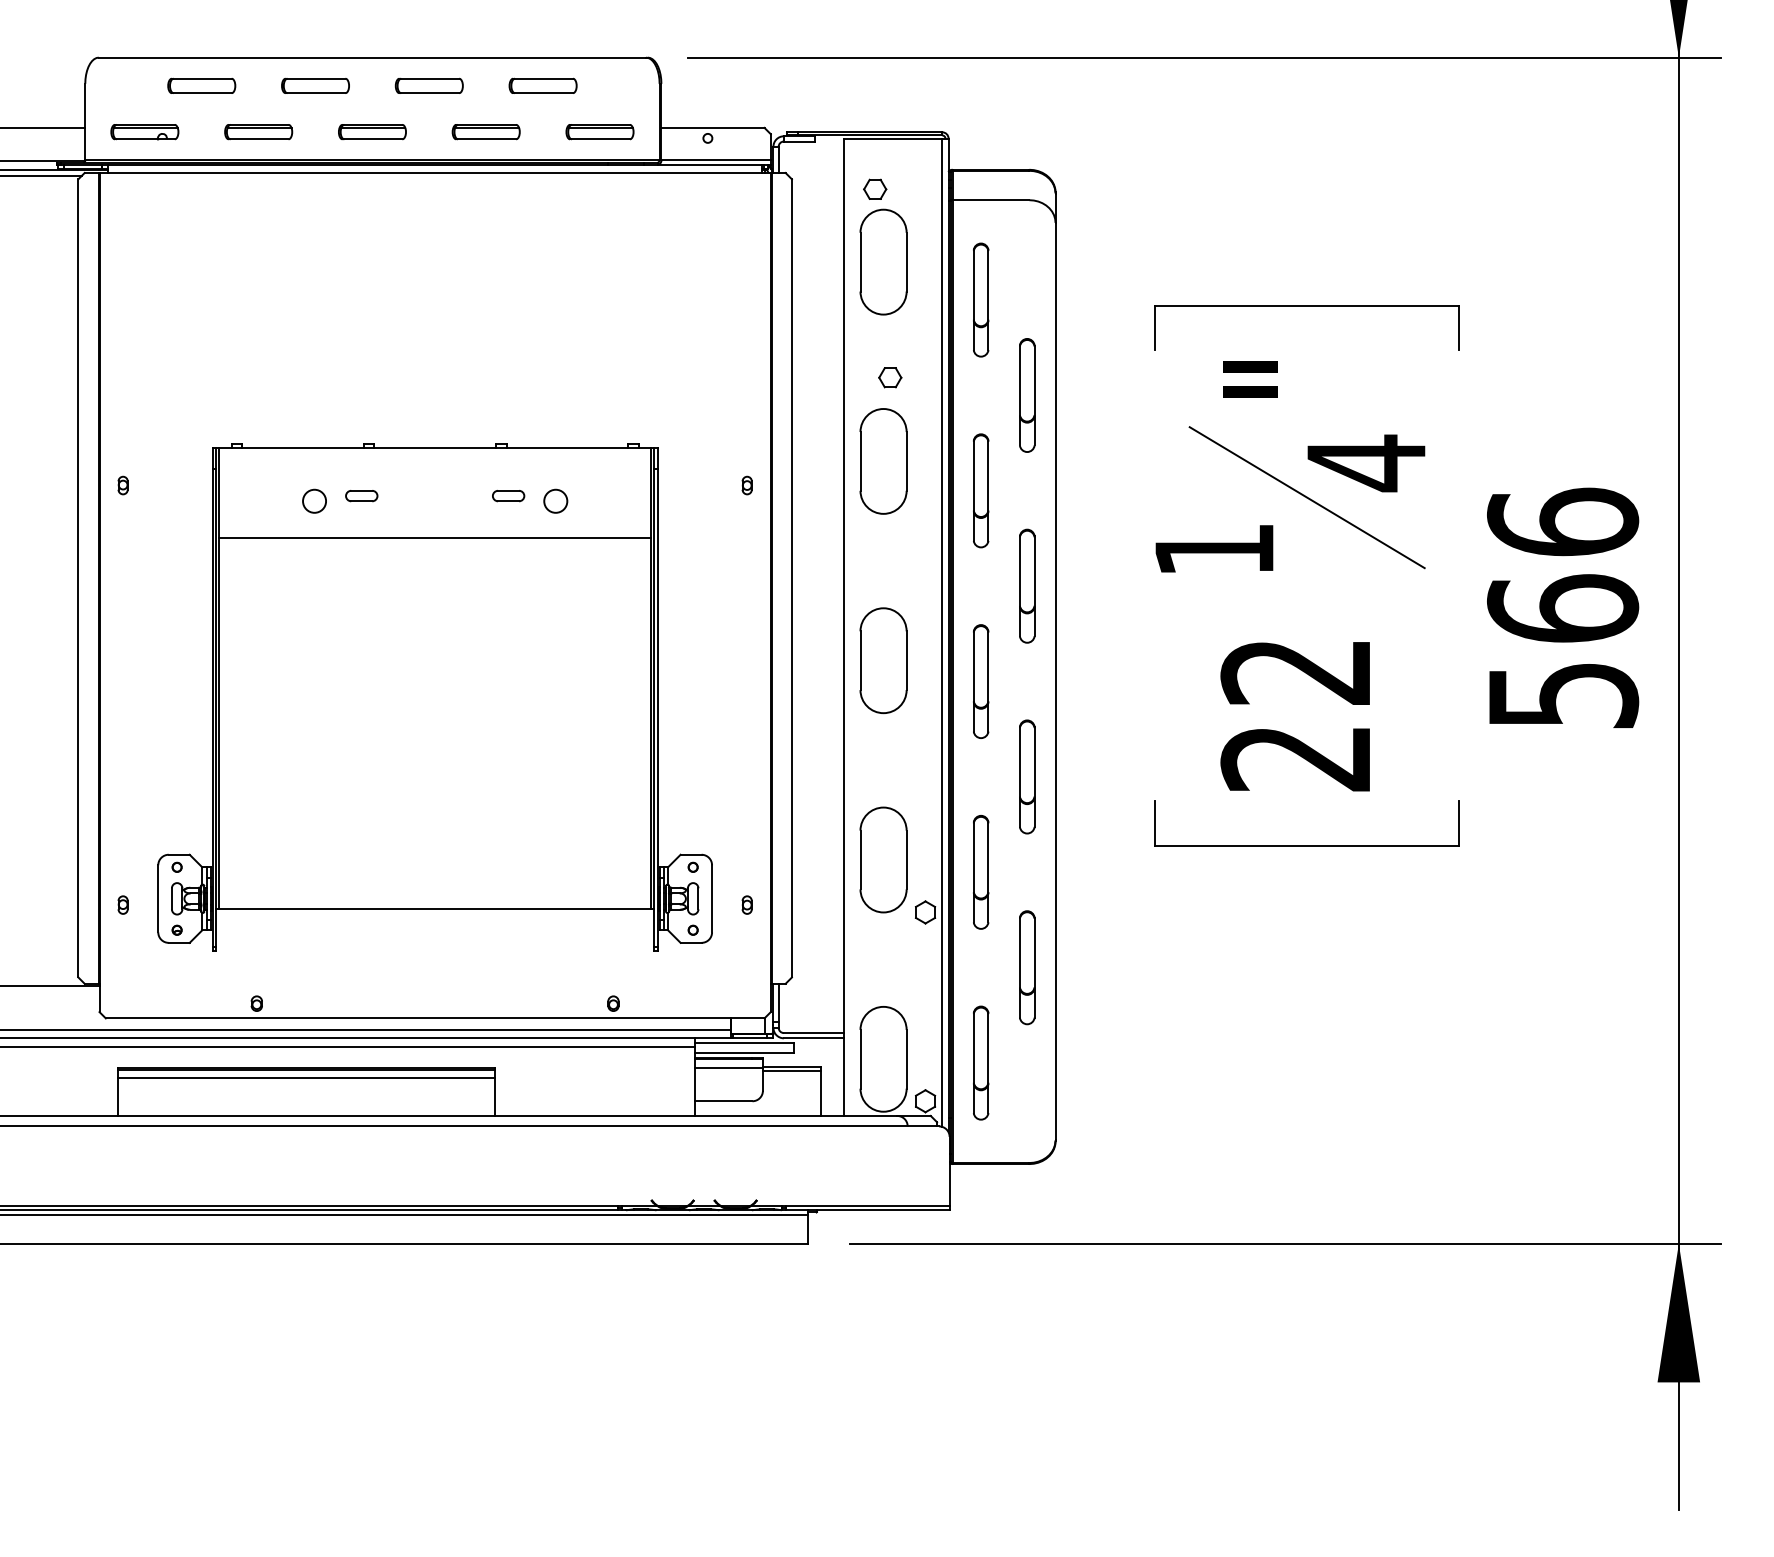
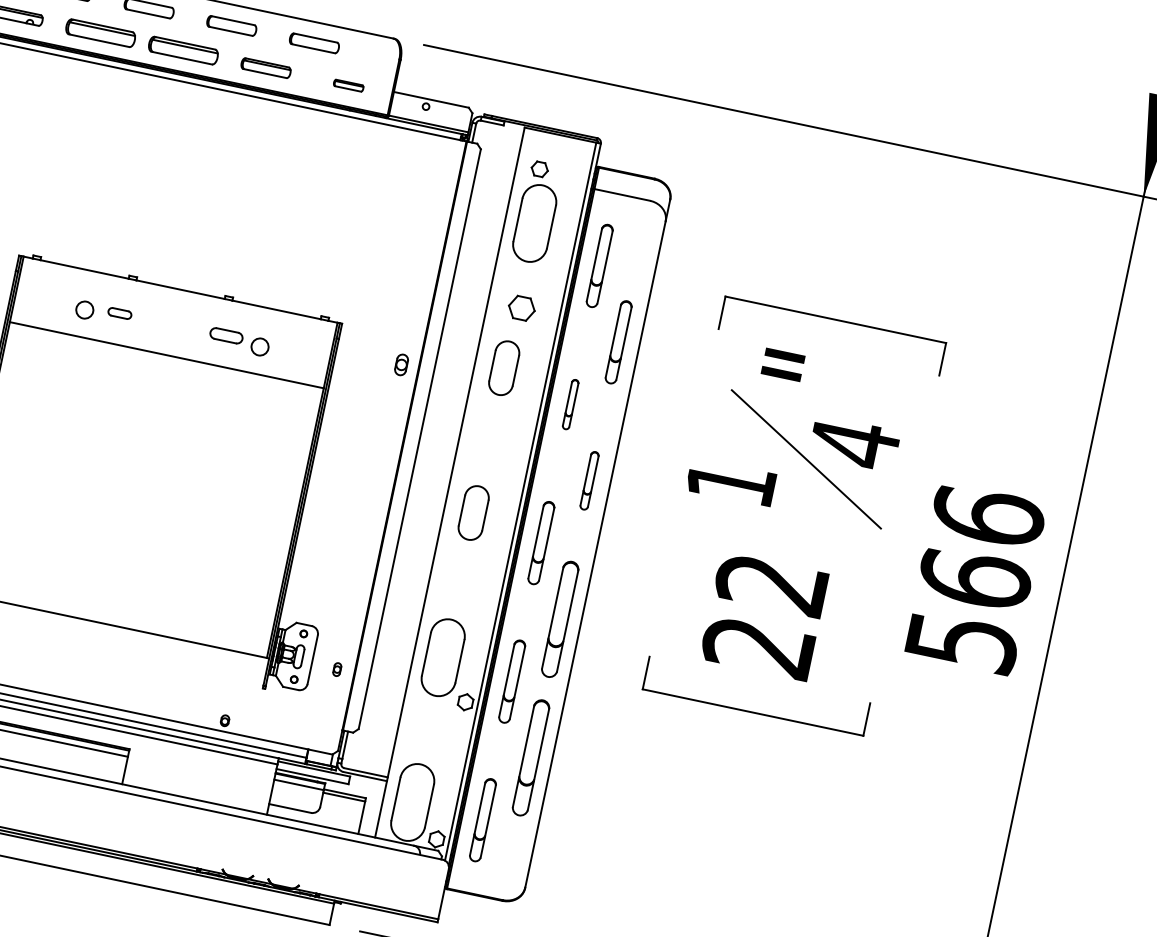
part: (258, 132) -> (100, 33), size x1.4
part: (372, 132) -> (183, 51), size x1.4
part: (599, 132) -> (348, 85), size x0.6
part: (890, 377) -> (522, 308), size x1.6
part: (883, 461) -> (504, 368), size x0.7
part: (746, 485) -> (400, 364), size x1.6
part: (981, 490) -> (570, 404), size x0.6
part: (508, 496) -> (226, 336), size x1.4
part: (1027, 585) -> (589, 480), size x0.7
part: (883, 660) -> (473, 512), size x0.7
part: (1027, 776) -> (560, 619), size x1.4
part: (1027, 967) -> (531, 757), size x1.4

